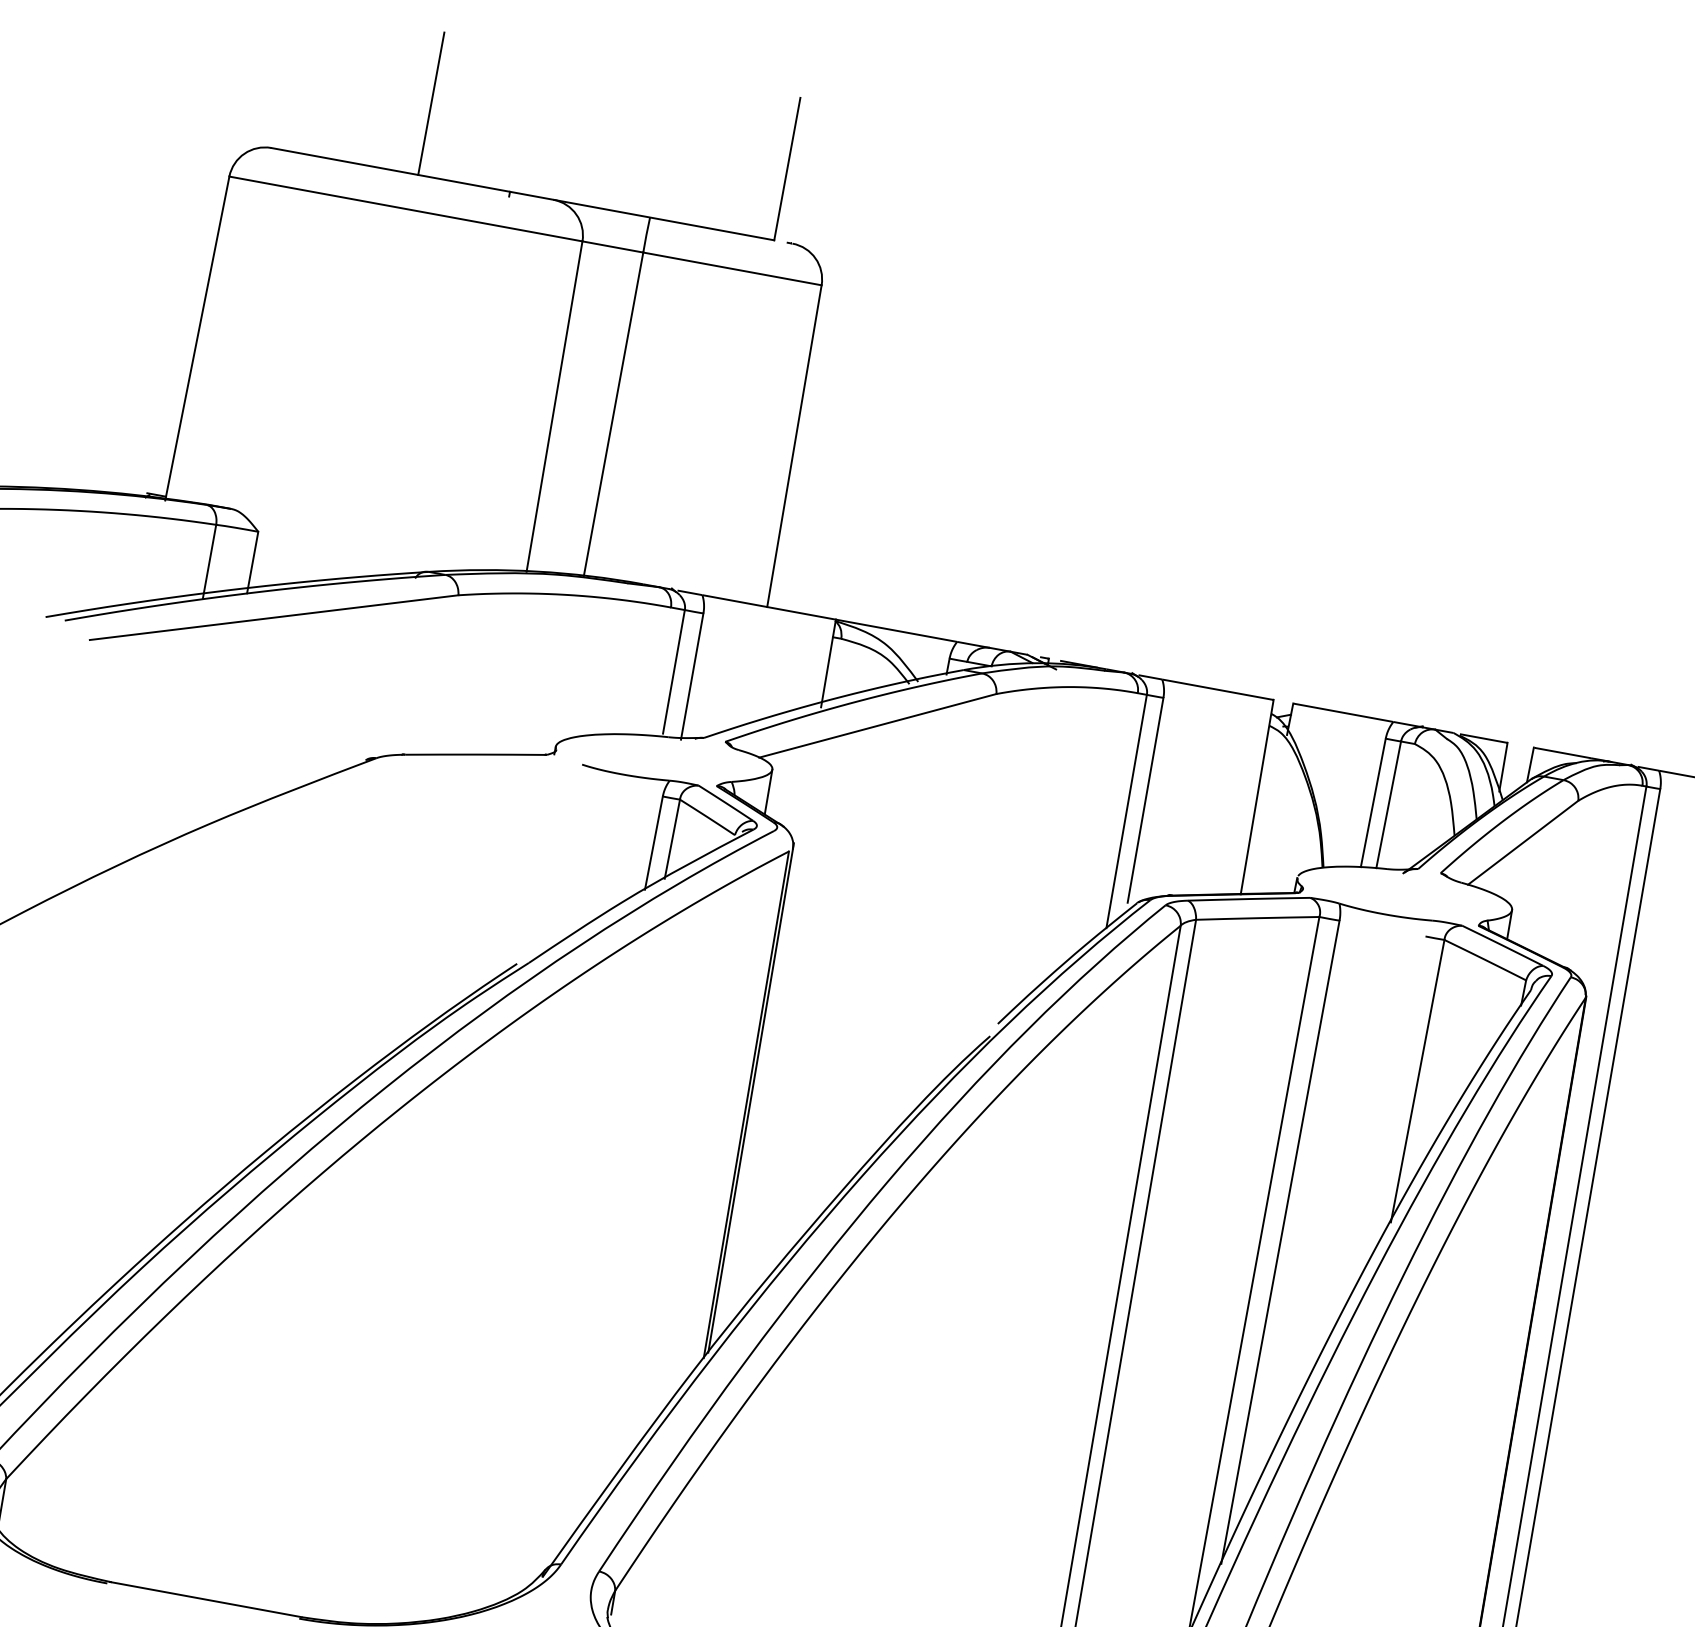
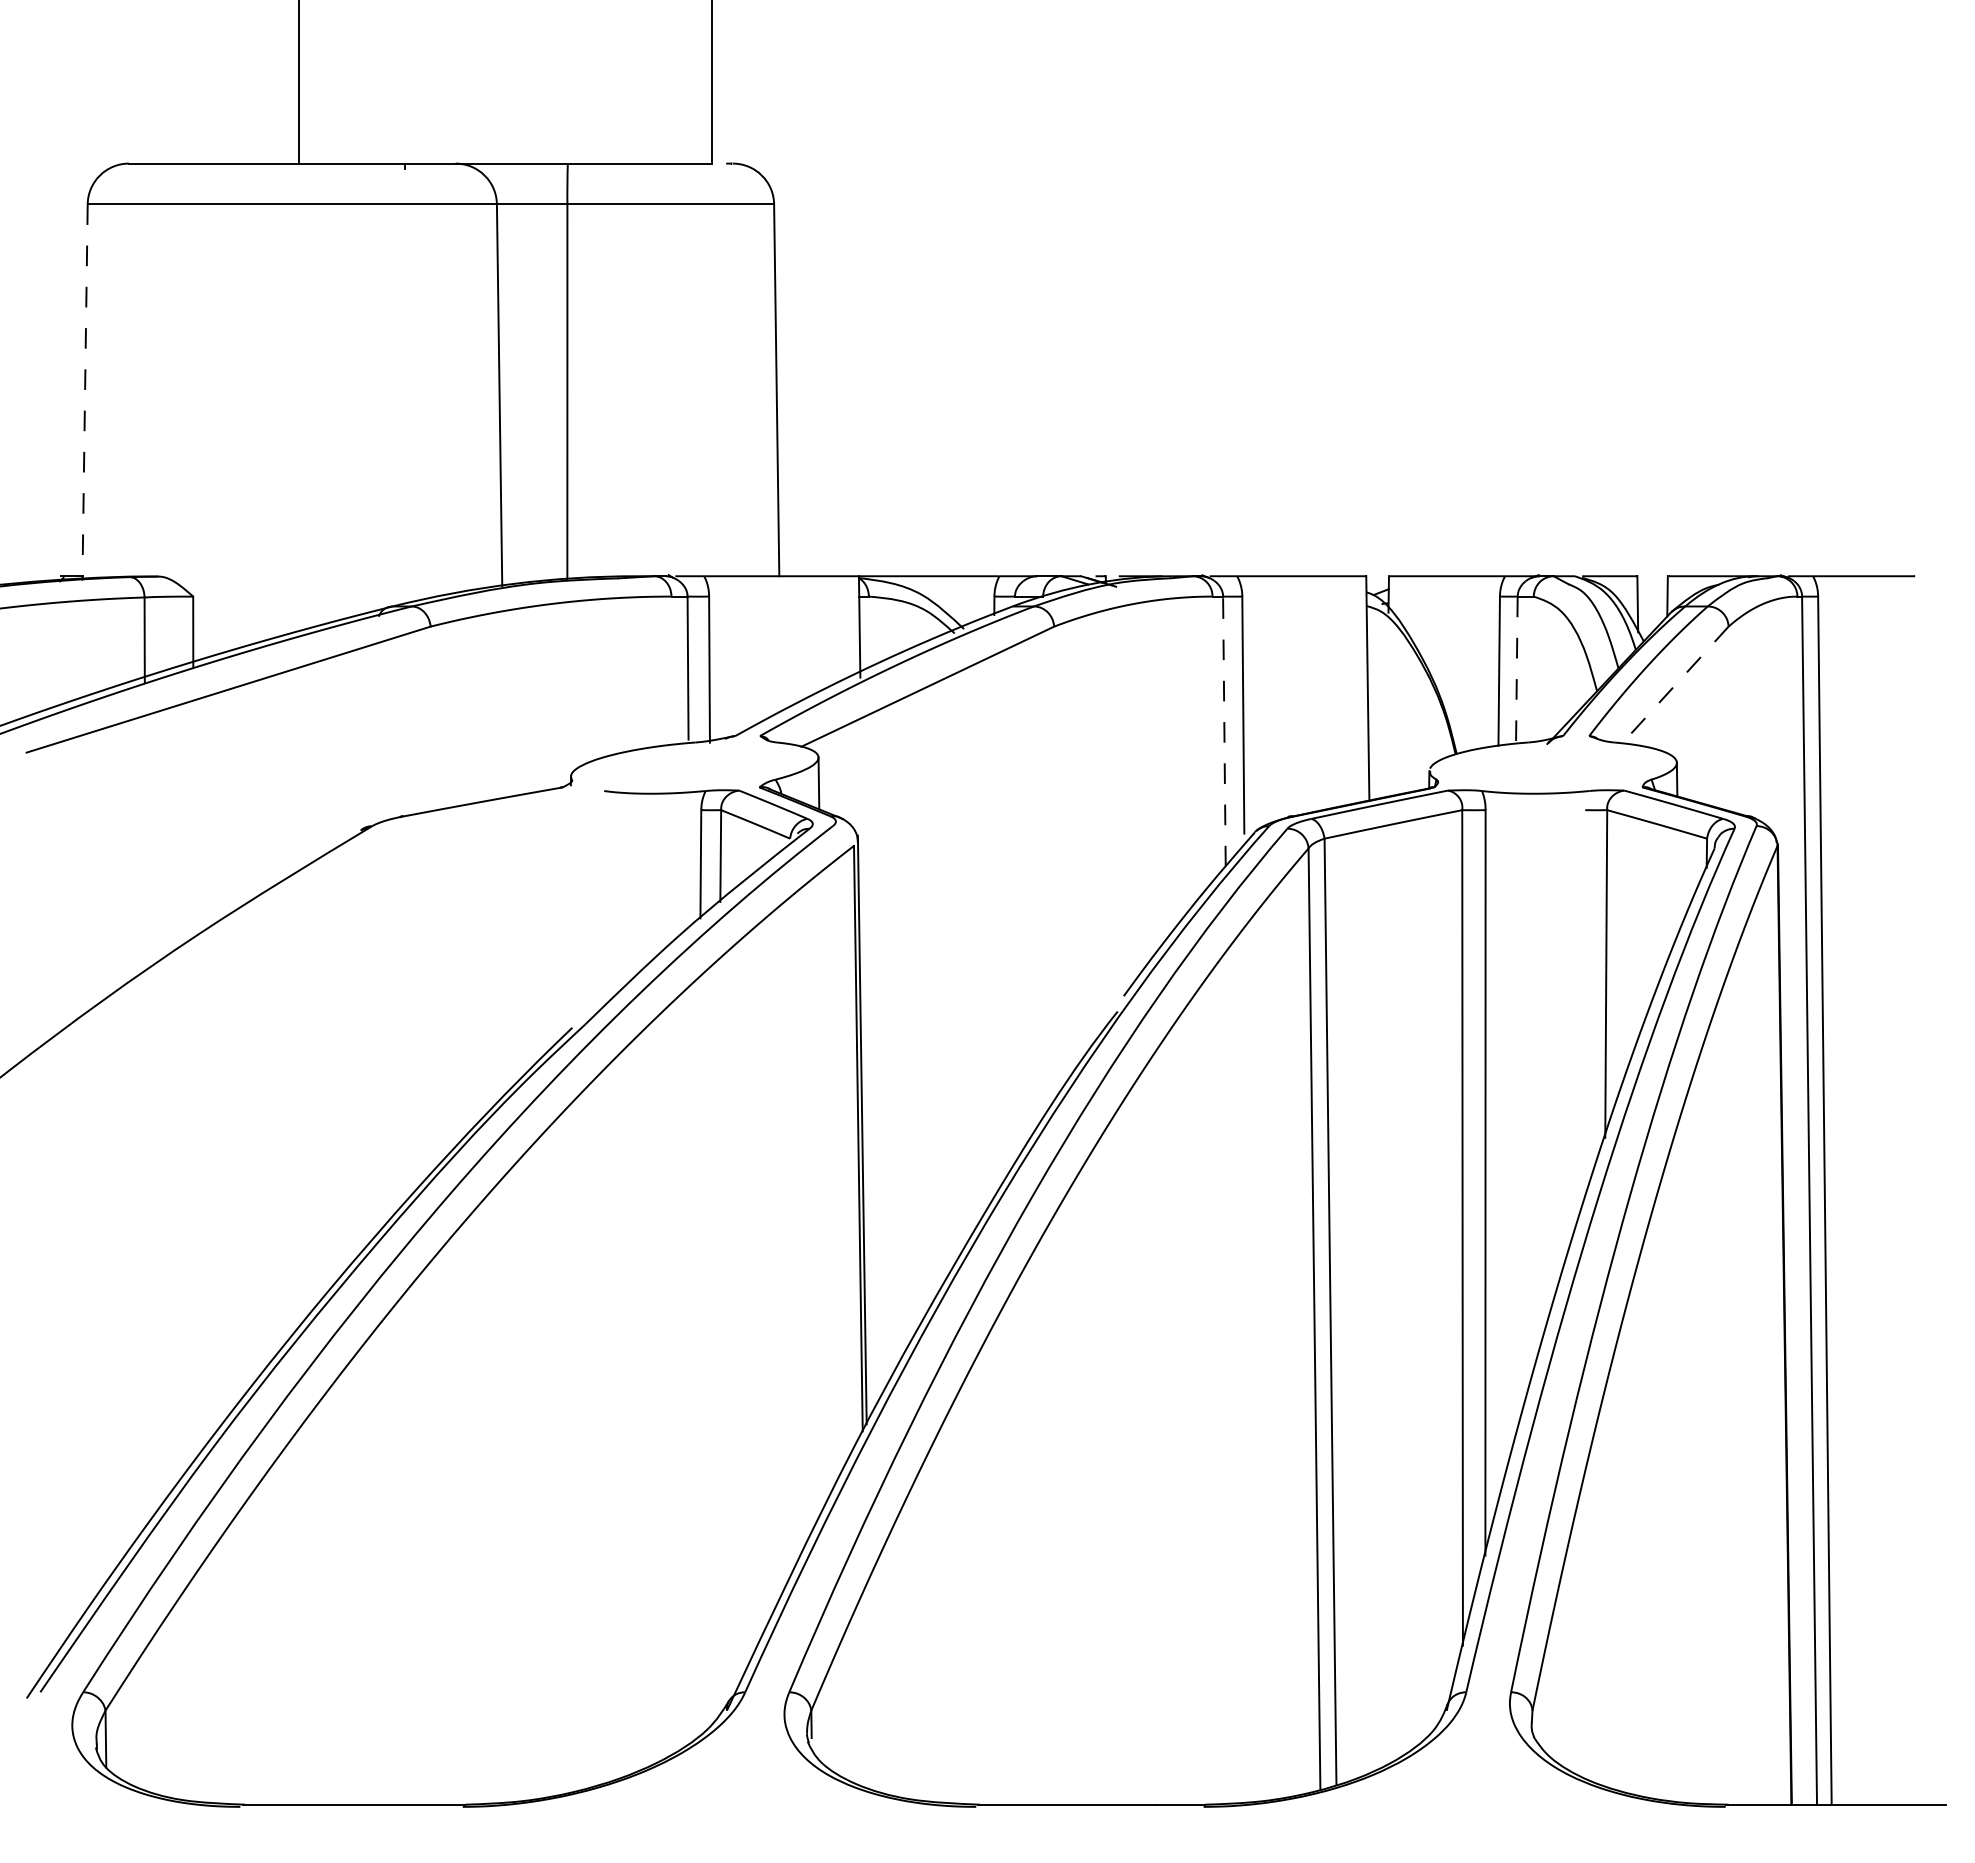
line: (197, 338) -> (85, 392), solid -> dashed
line: (1388, 805) -> (1516, 670), solid -> dashed
line: (1126, 811) -> (1224, 731), solid -> dashed
line: (1523, 843) -> (1675, 685), solid -> dashed

